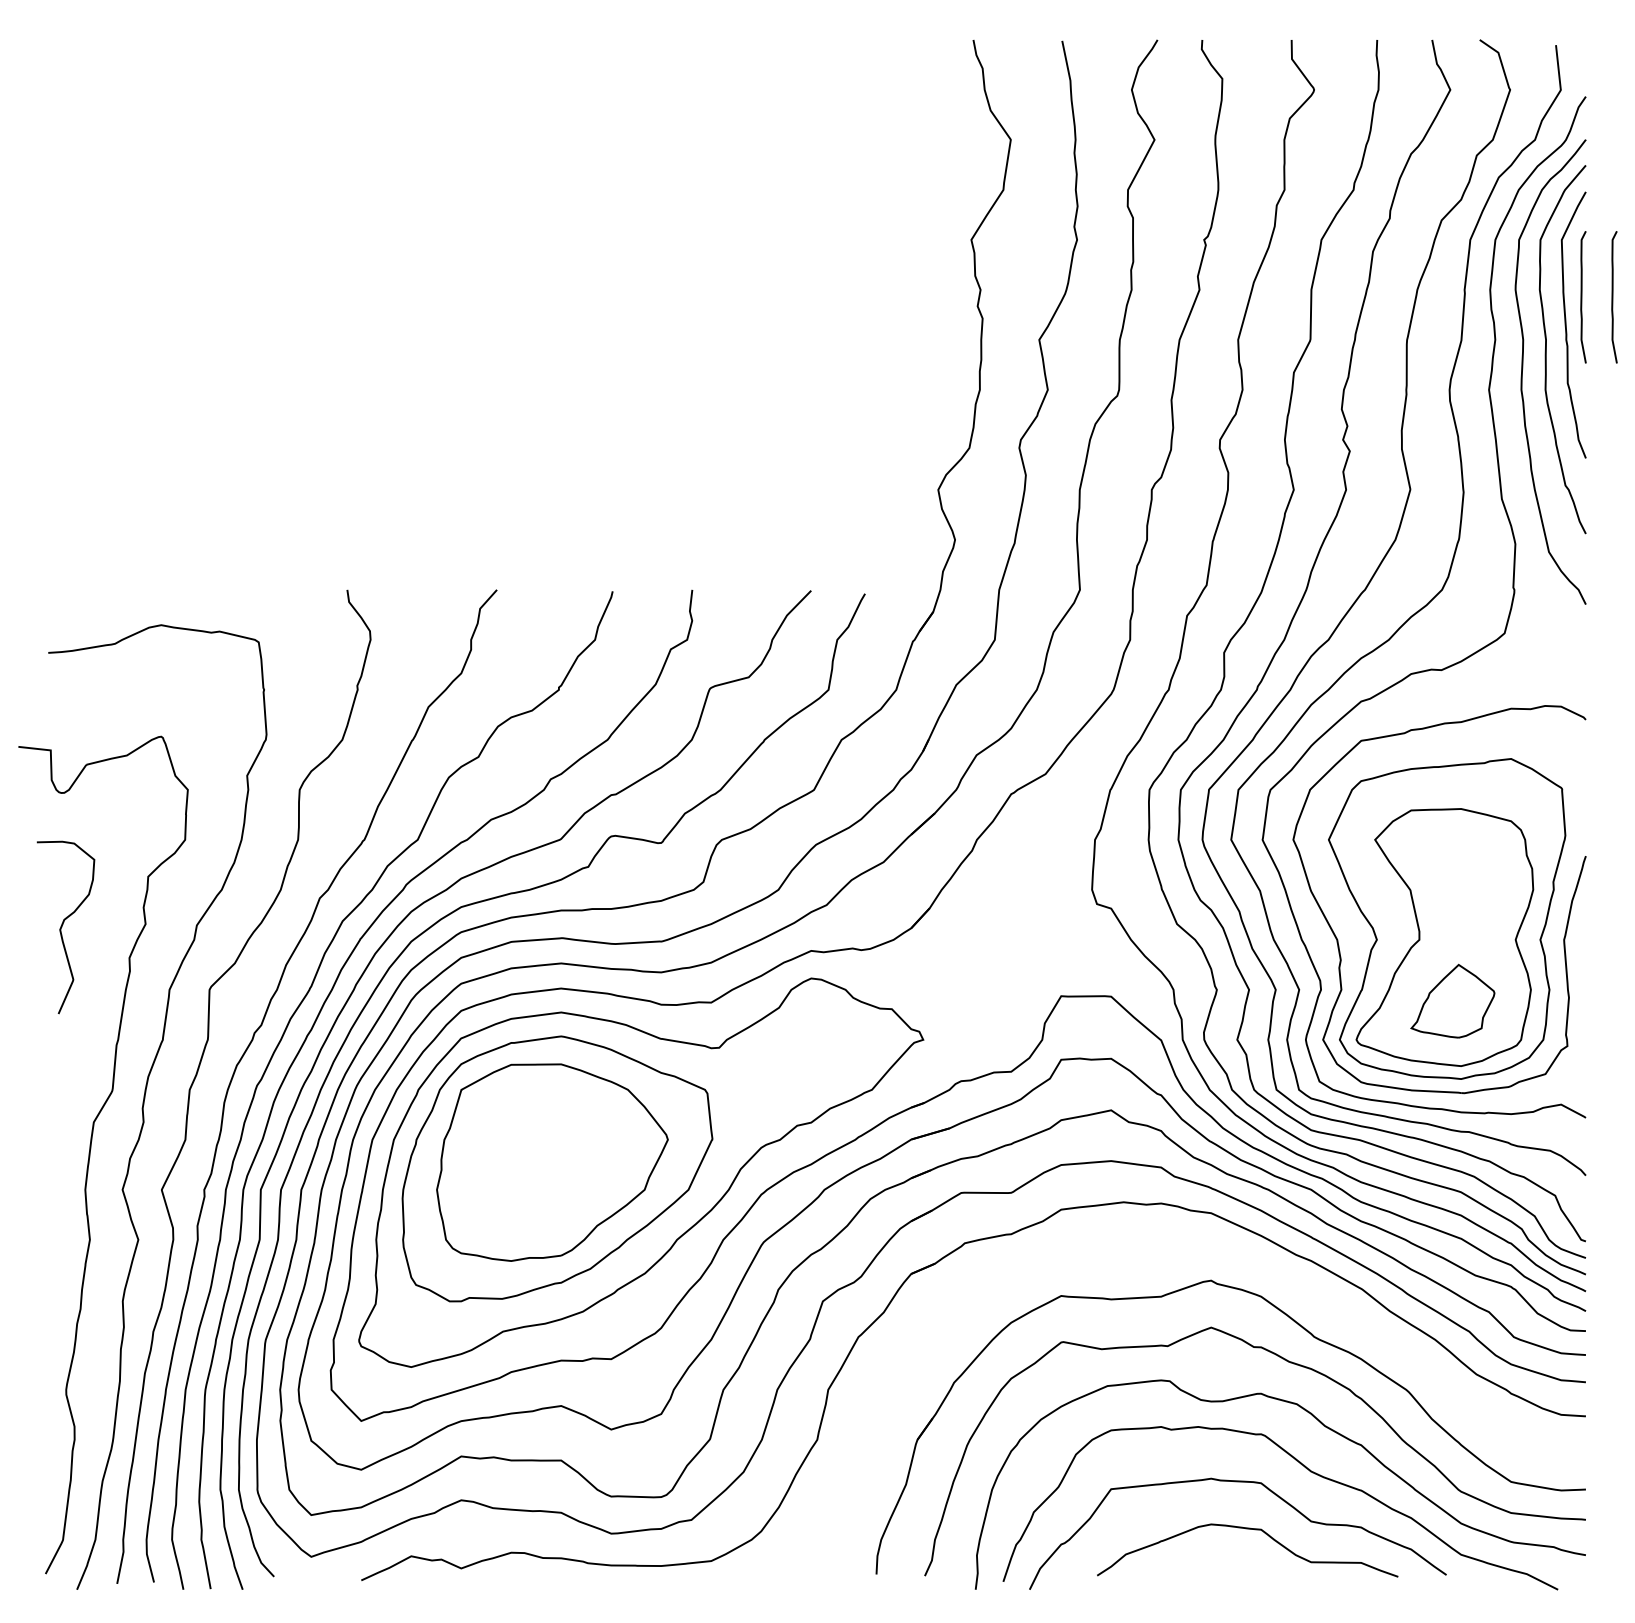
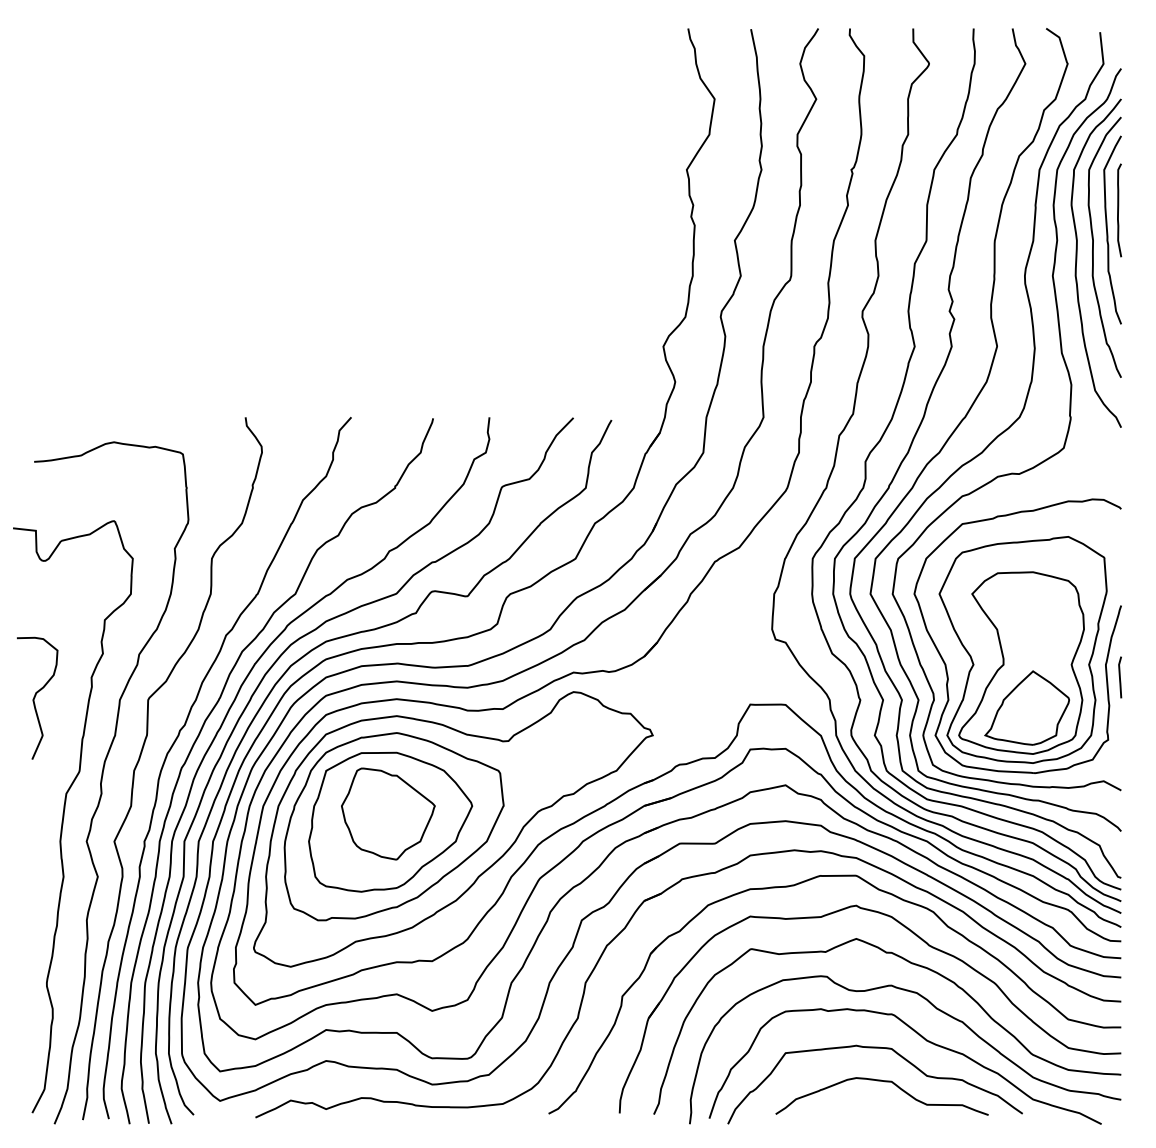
curve: (1613, 297) -> (1140, 210), removed
curve: (62, 927) -> (35, 698), moved
line: (1584, 957) -> (1120, 677), added
part: (1452, 1001) -> (1026, 708), size x1.43
part: (548, 1150) -> (387, 813), added
part: (1246, 1260) -> (881, 891), added

